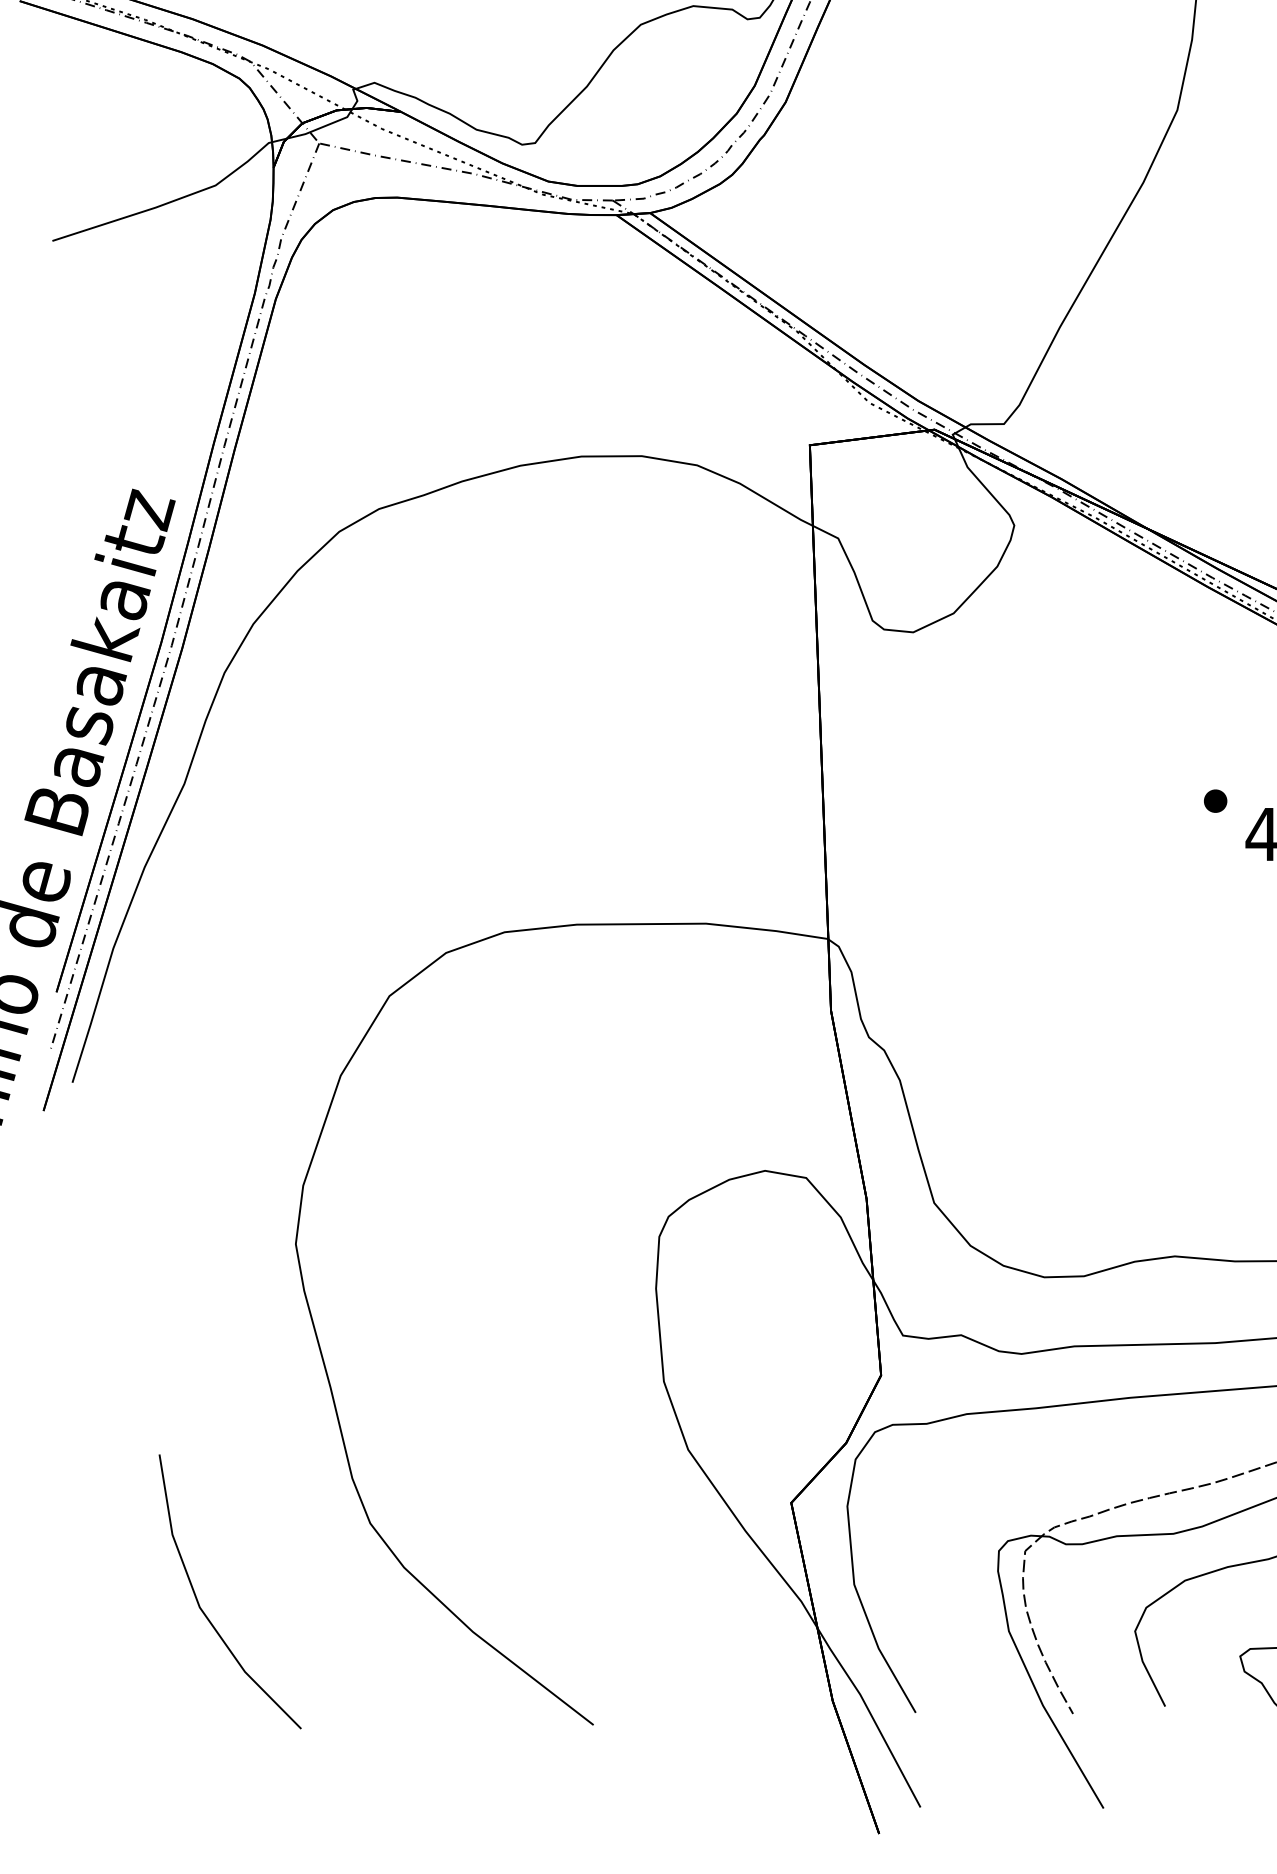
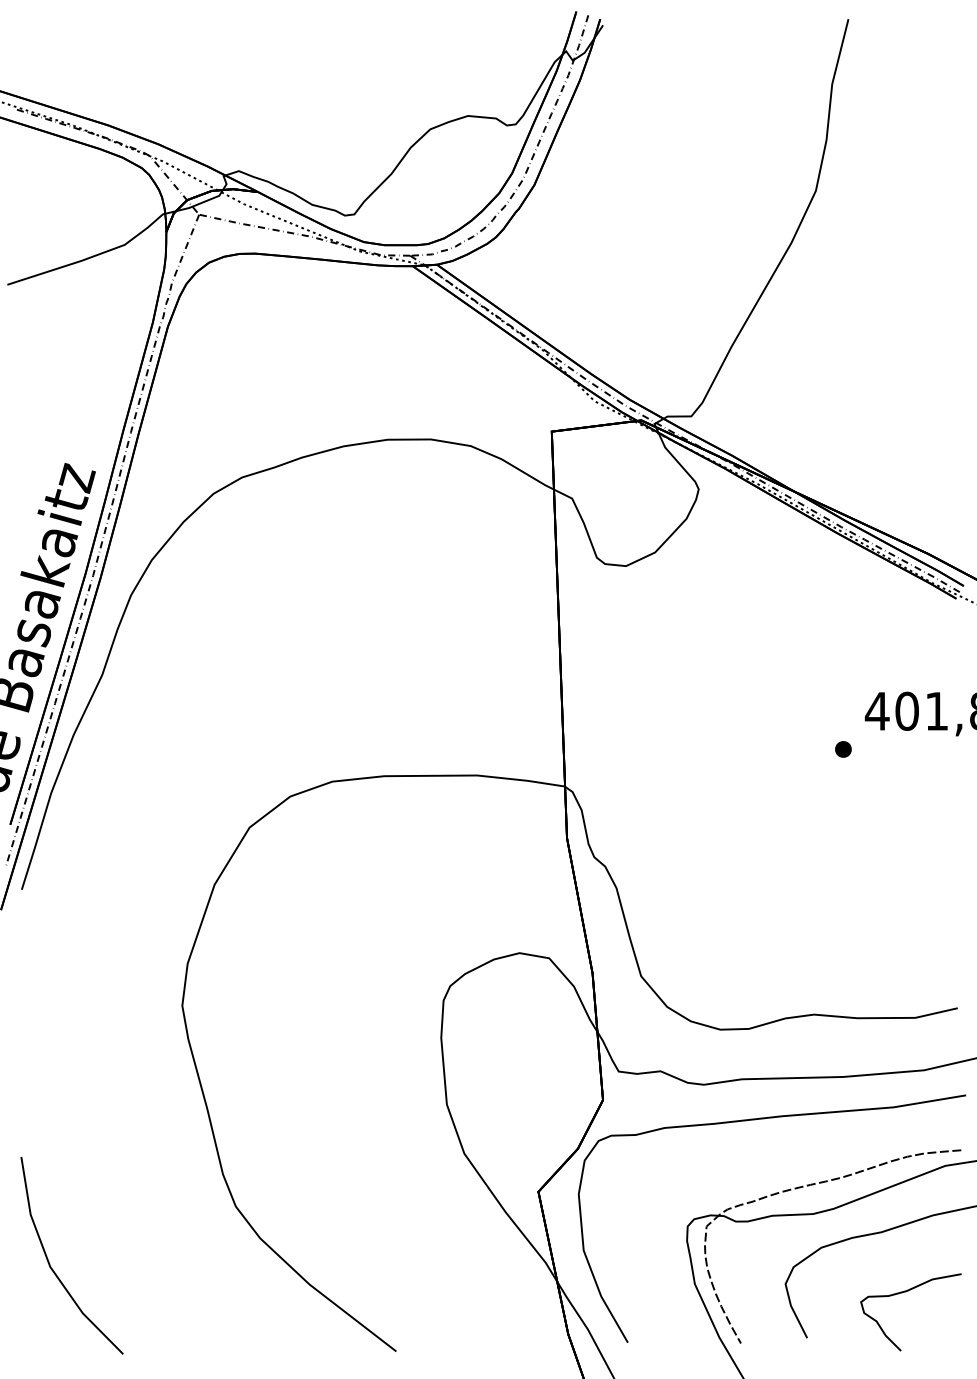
part: (1215, 801) -> (843, 749), moved
line: (198, 1599) -> (49, 1261), moved

